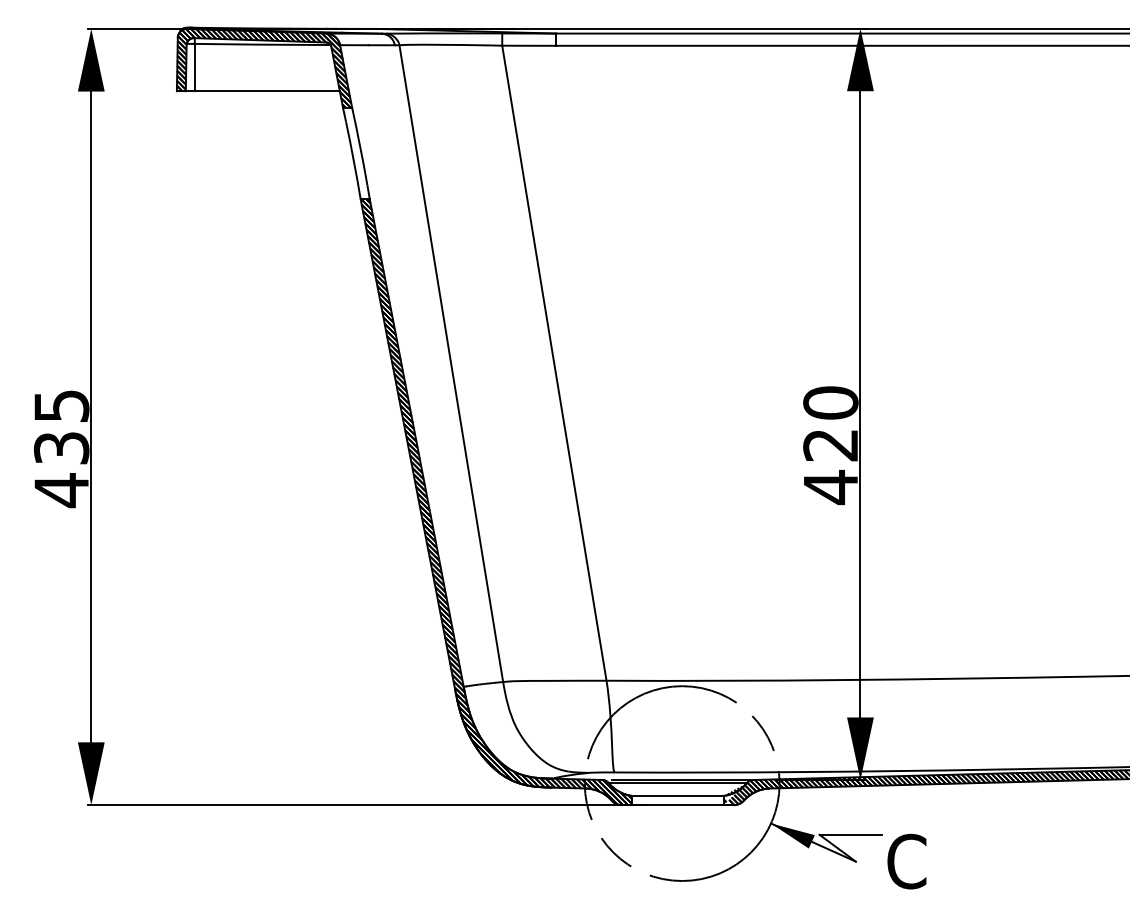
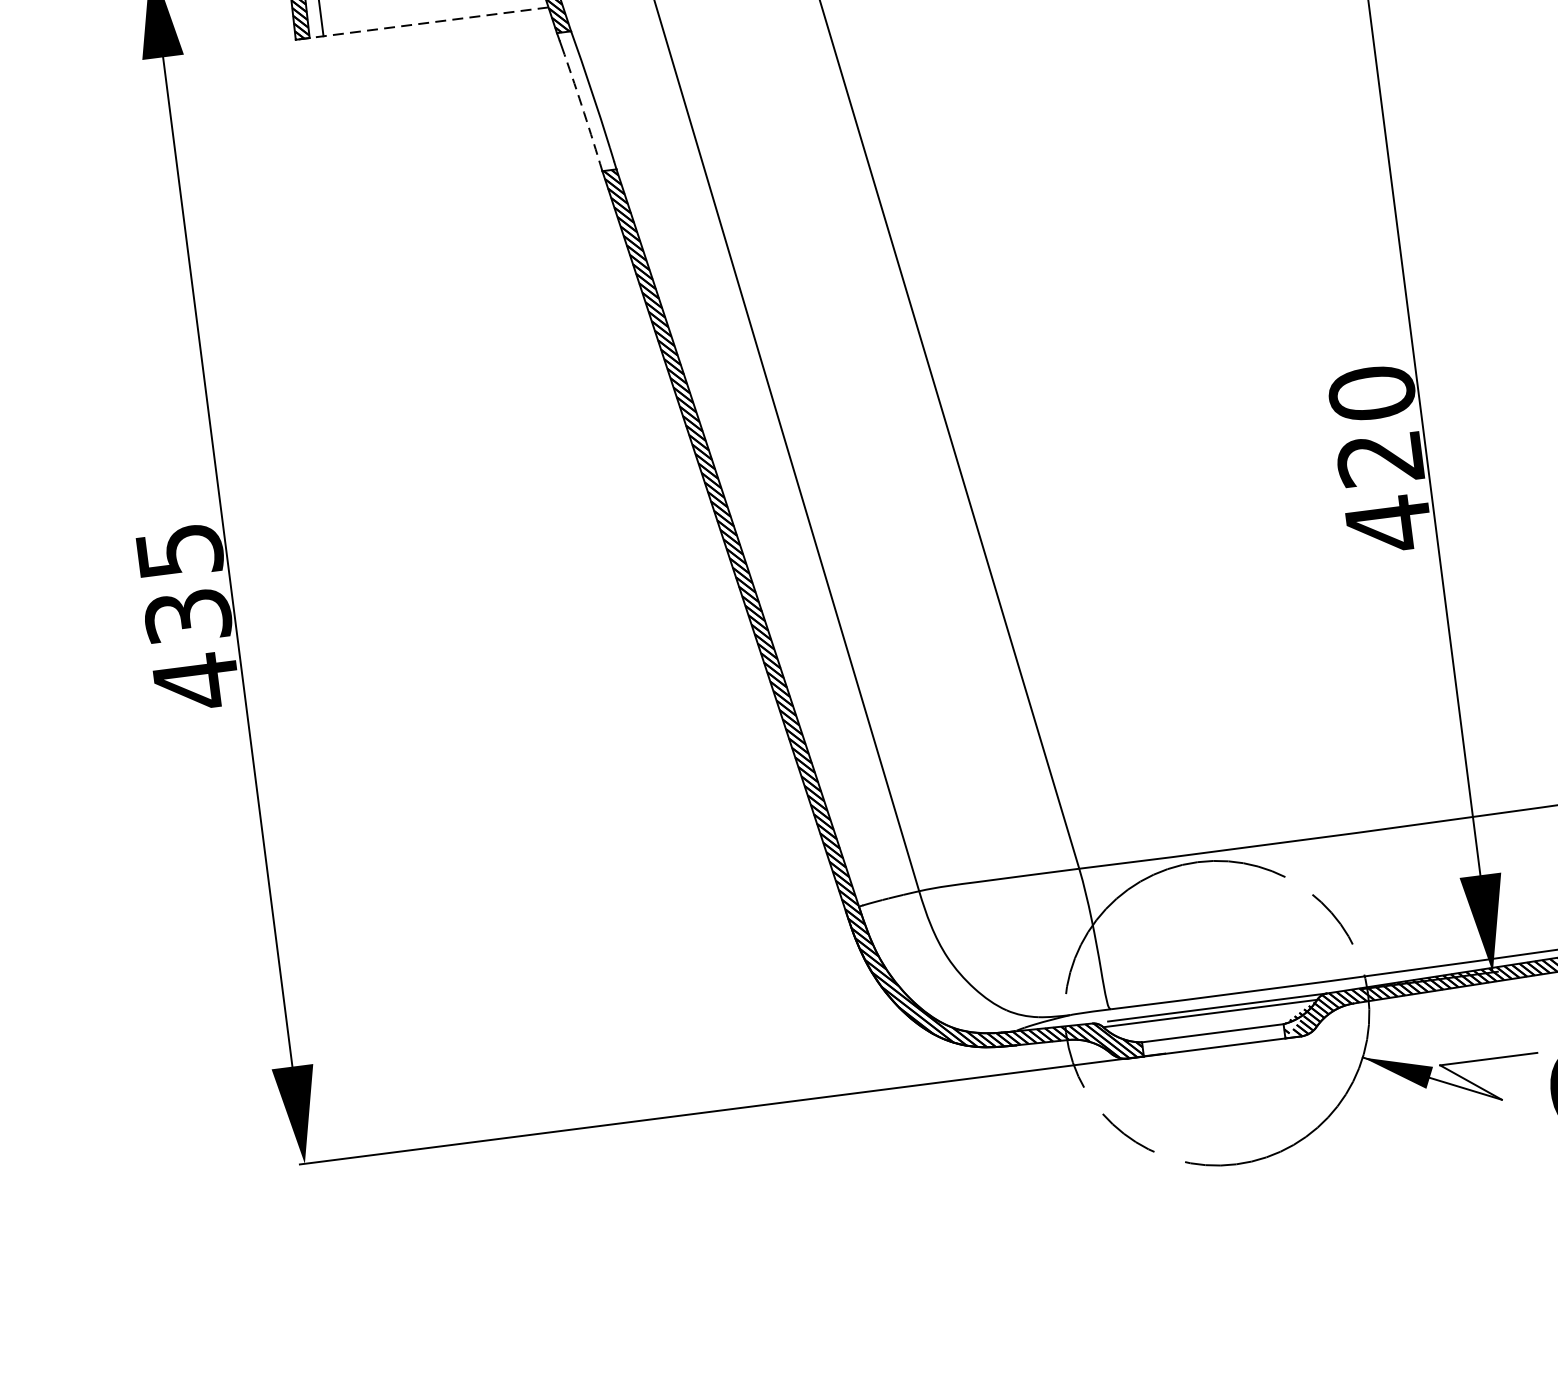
line: (257, 91) -> (420, 24), solid -> dashed
arc: (353, 160) -> (583, 112), solid -> dashed

